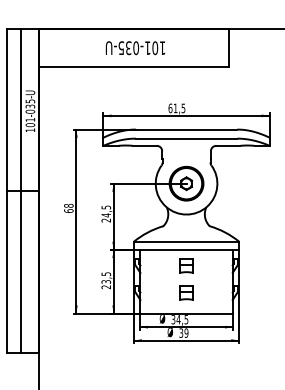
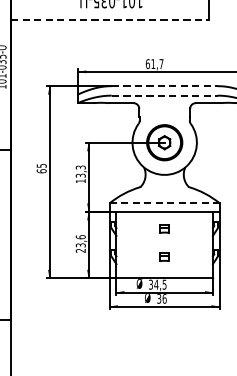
line: (134, 66) -> (110, 20), solid -> dashed
text: (183, 108) -> (161, 64), 61,5 -> 61,7
line: (186, 129) -> (164, 86), solid -> dashed
line: (186, 138) -> (164, 95), solid -> dashed
text: (68, 205) -> (41, 165), 68 -> 65
text: (106, 213) -> (81, 173), 24,5 -> 13,3
line: (186, 241) -> (164, 203), solid -> dashed
part: (186, 265) -> (164, 228), size x0.6
text: (105, 274) -> (80, 237), 23,5 -> 23,6
part: (186, 292) -> (164, 256), size x0.6
text: (186, 332) -> (164, 298), 39 -> 36

